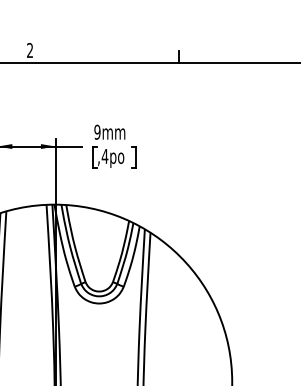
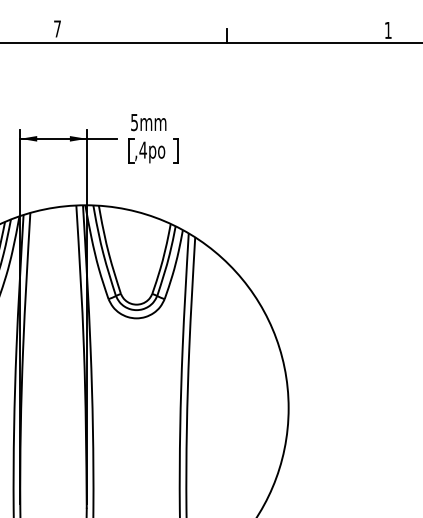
text: (30, 50) -> (57, 28), 2 -> 7
text: (97, 131) -> (134, 121), 9mm -> 5mm

